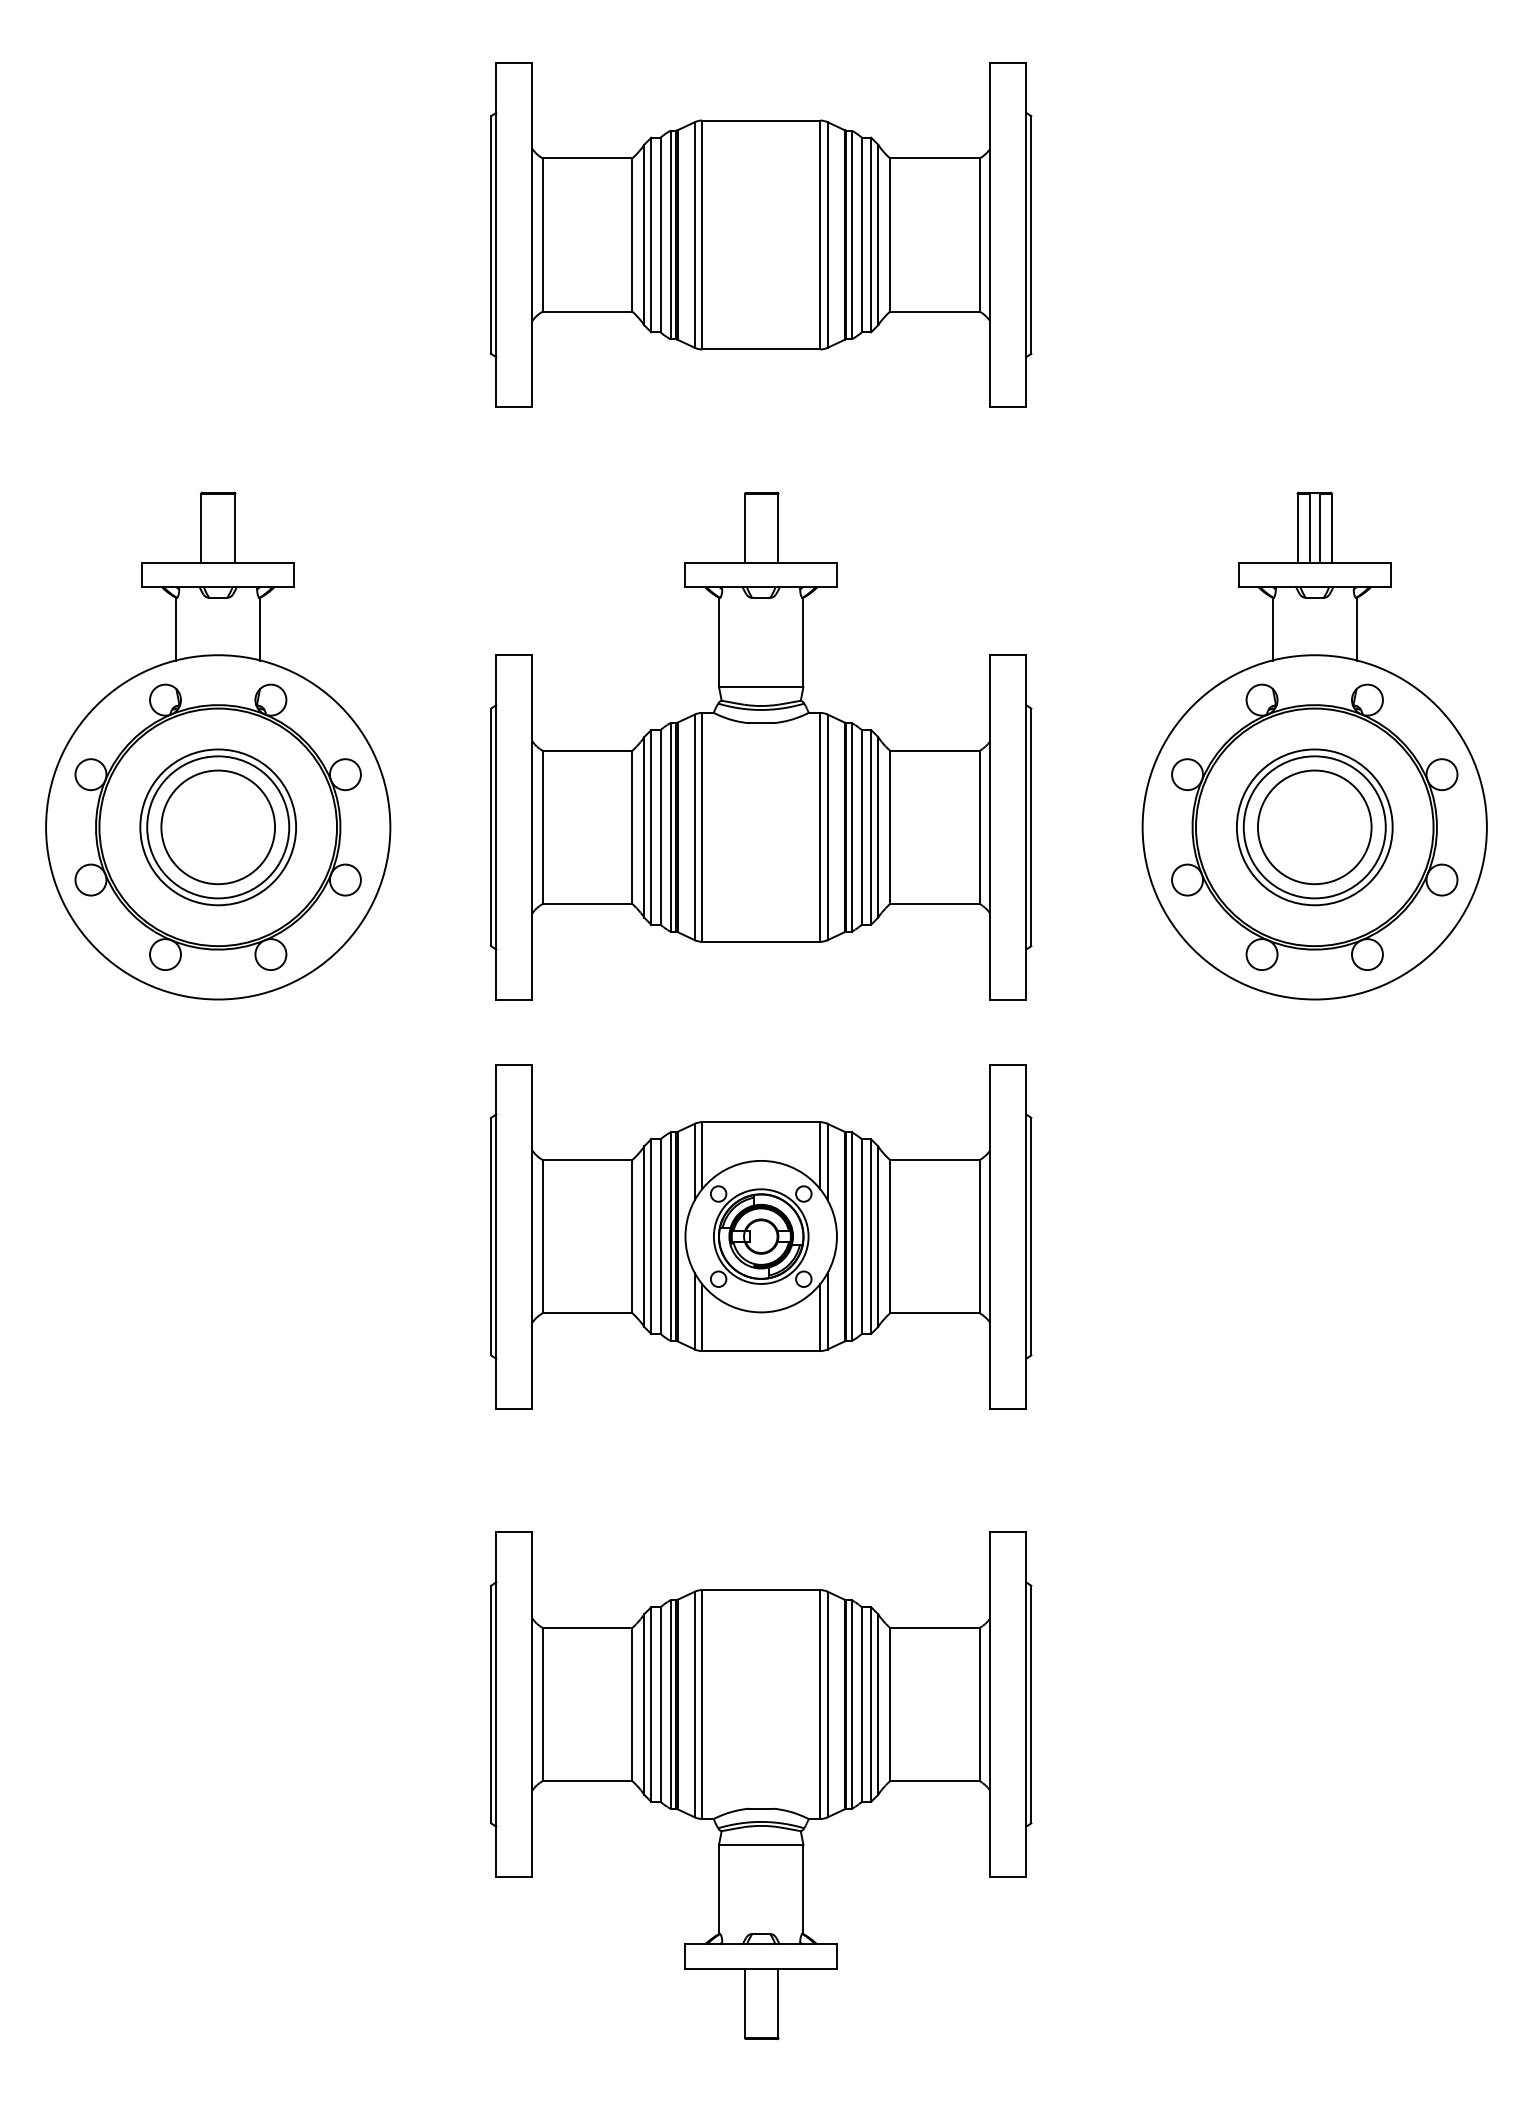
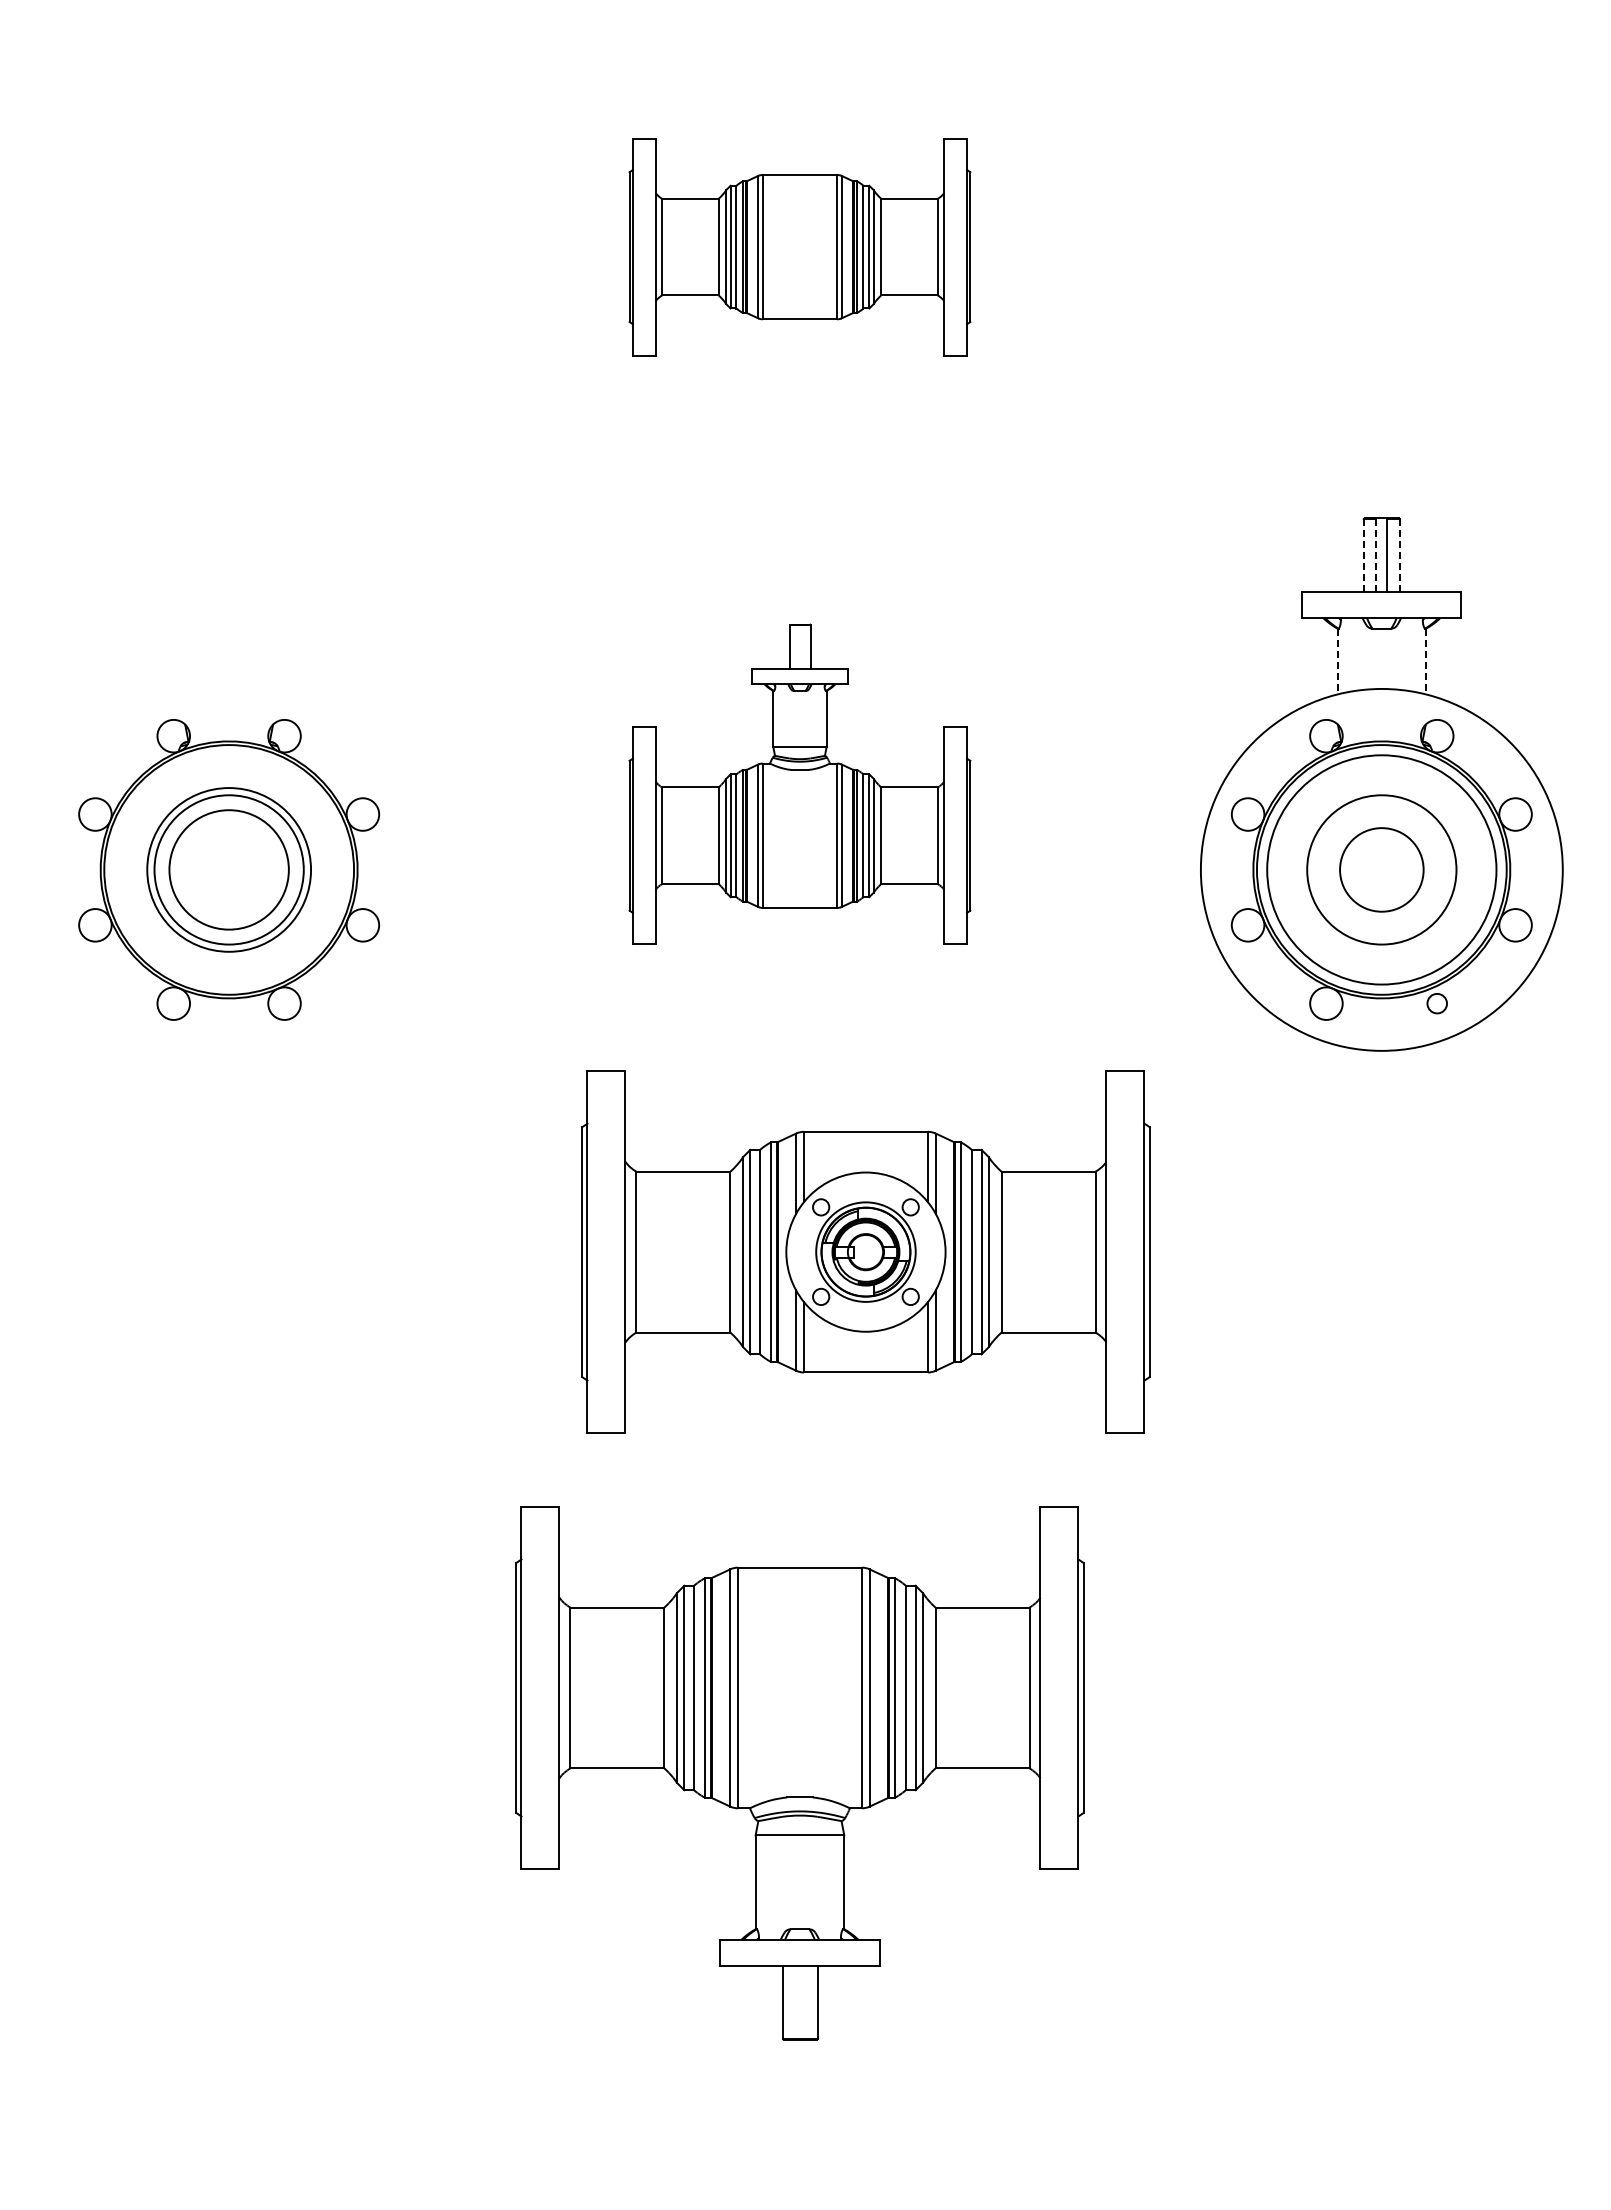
part: (760, 234) -> (799, 246), size x0.6
line: (1309, 527) -> (1376, 554), solid -> dashed
line: (1297, 528) -> (1363, 555), solid -> dashed
line: (1331, 528) -> (1399, 555), solid -> dashed
line: (1272, 629) -> (1337, 661), solid -> dashed
line: (1357, 630) -> (1426, 662), solid -> dashed
part: (217, 746) -> (228, 784), removed
part: (760, 746) -> (799, 784), size x0.6
circle: (1314, 826) -> (1381, 869), size x0.7
circle: (1314, 826) -> (1381, 869), size x1.4
circle: (1366, 954) -> (1436, 1003), size x0.6
part: (760, 1236) -> (865, 1251), moved
part: (760, 1785) -> (799, 1773), moved

